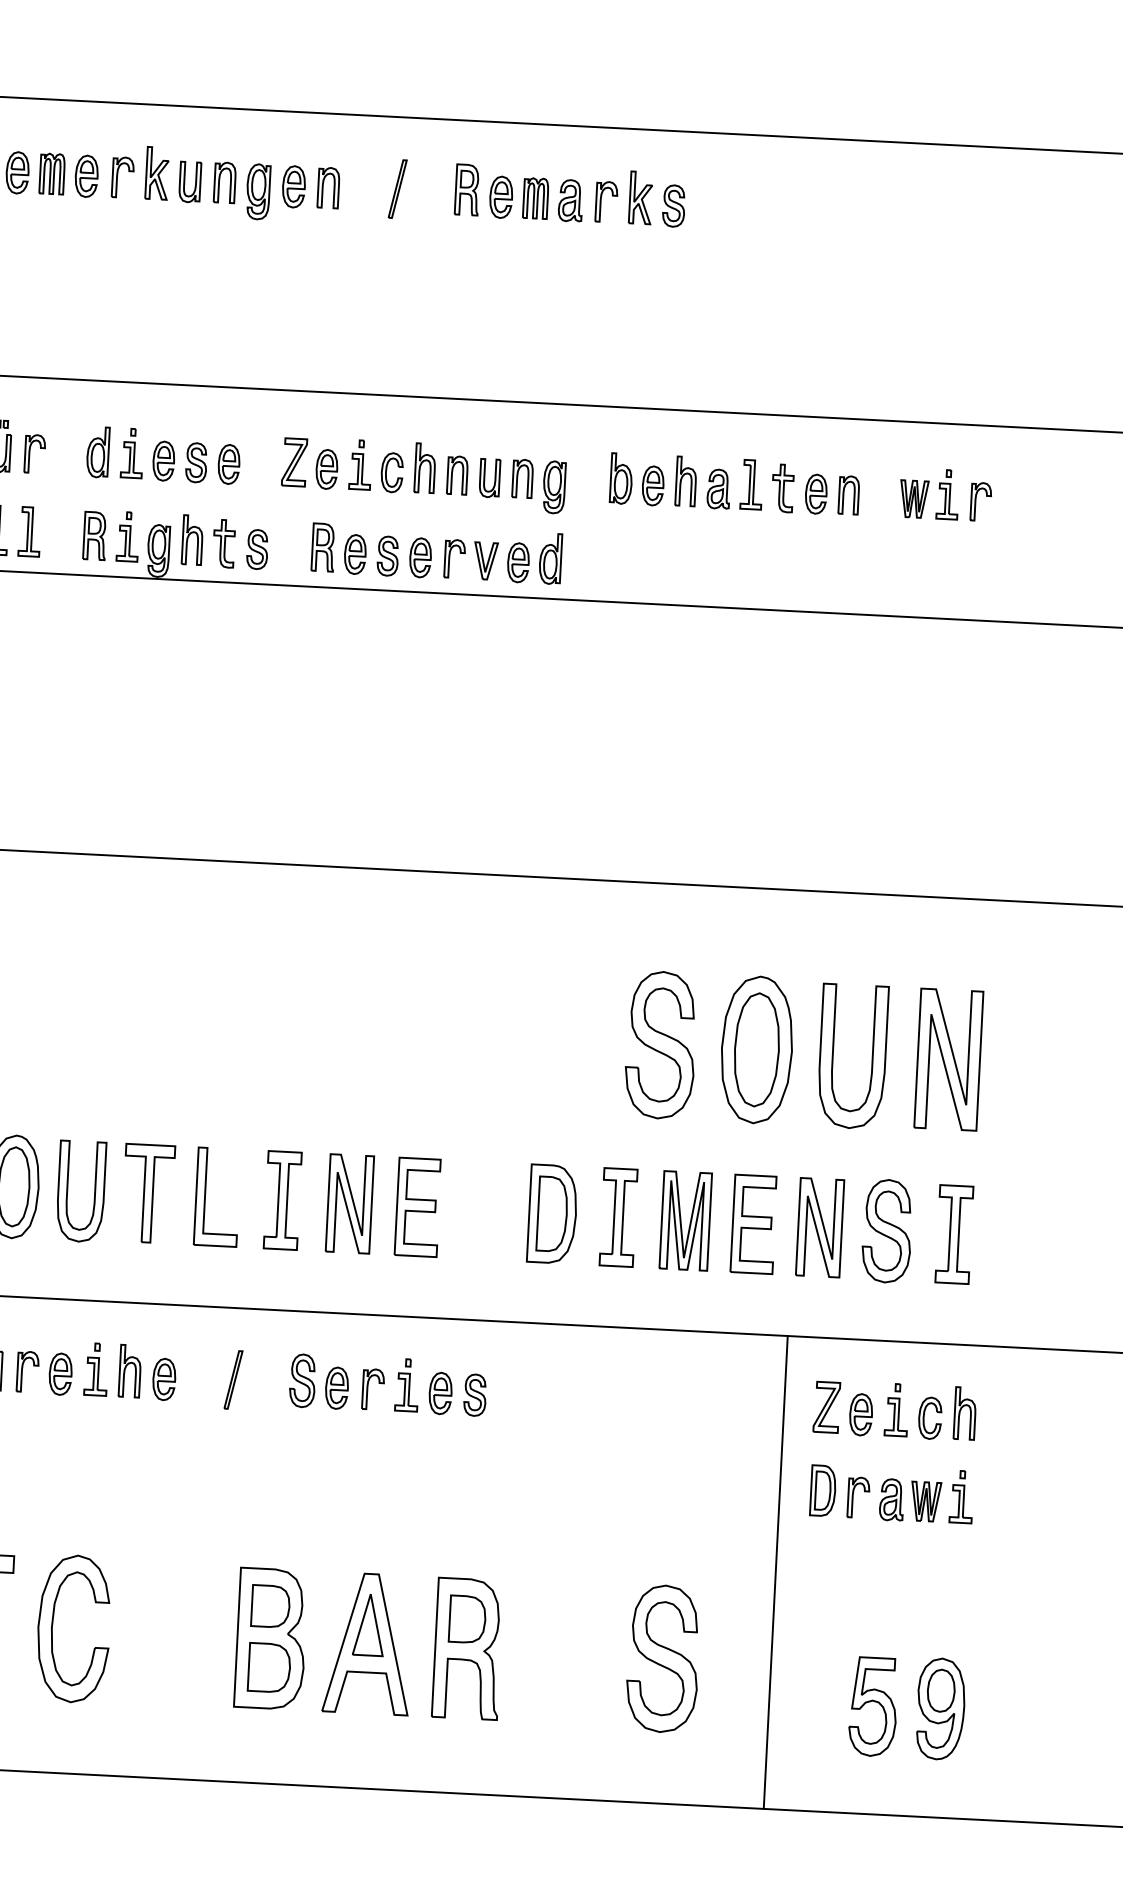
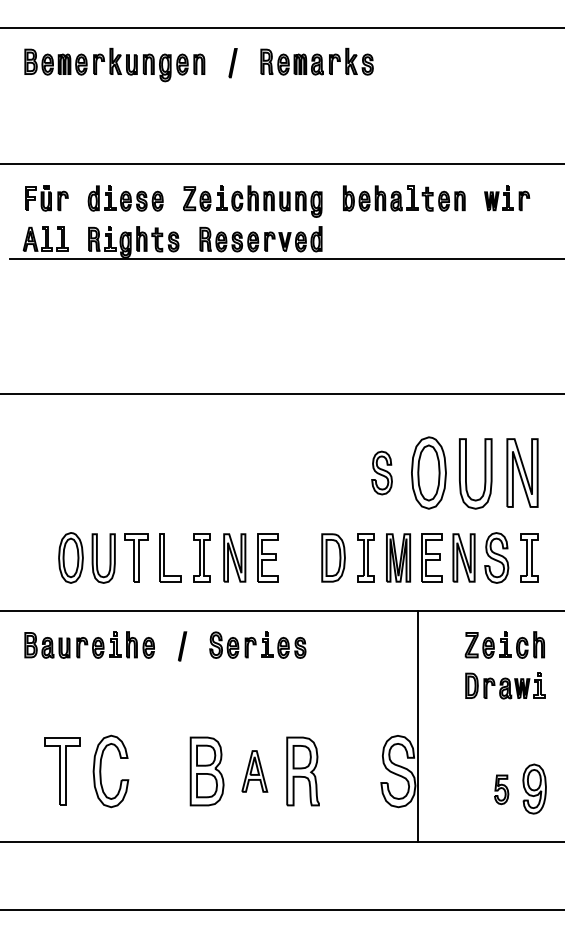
part: (659, 1043) -> (381, 472), size x0.6
line: (774, 1571) -> (417, 726), moved
part: (368, 1643) -> (254, 771), size x0.6
part: (872, 1706) -> (501, 789), size x0.6

